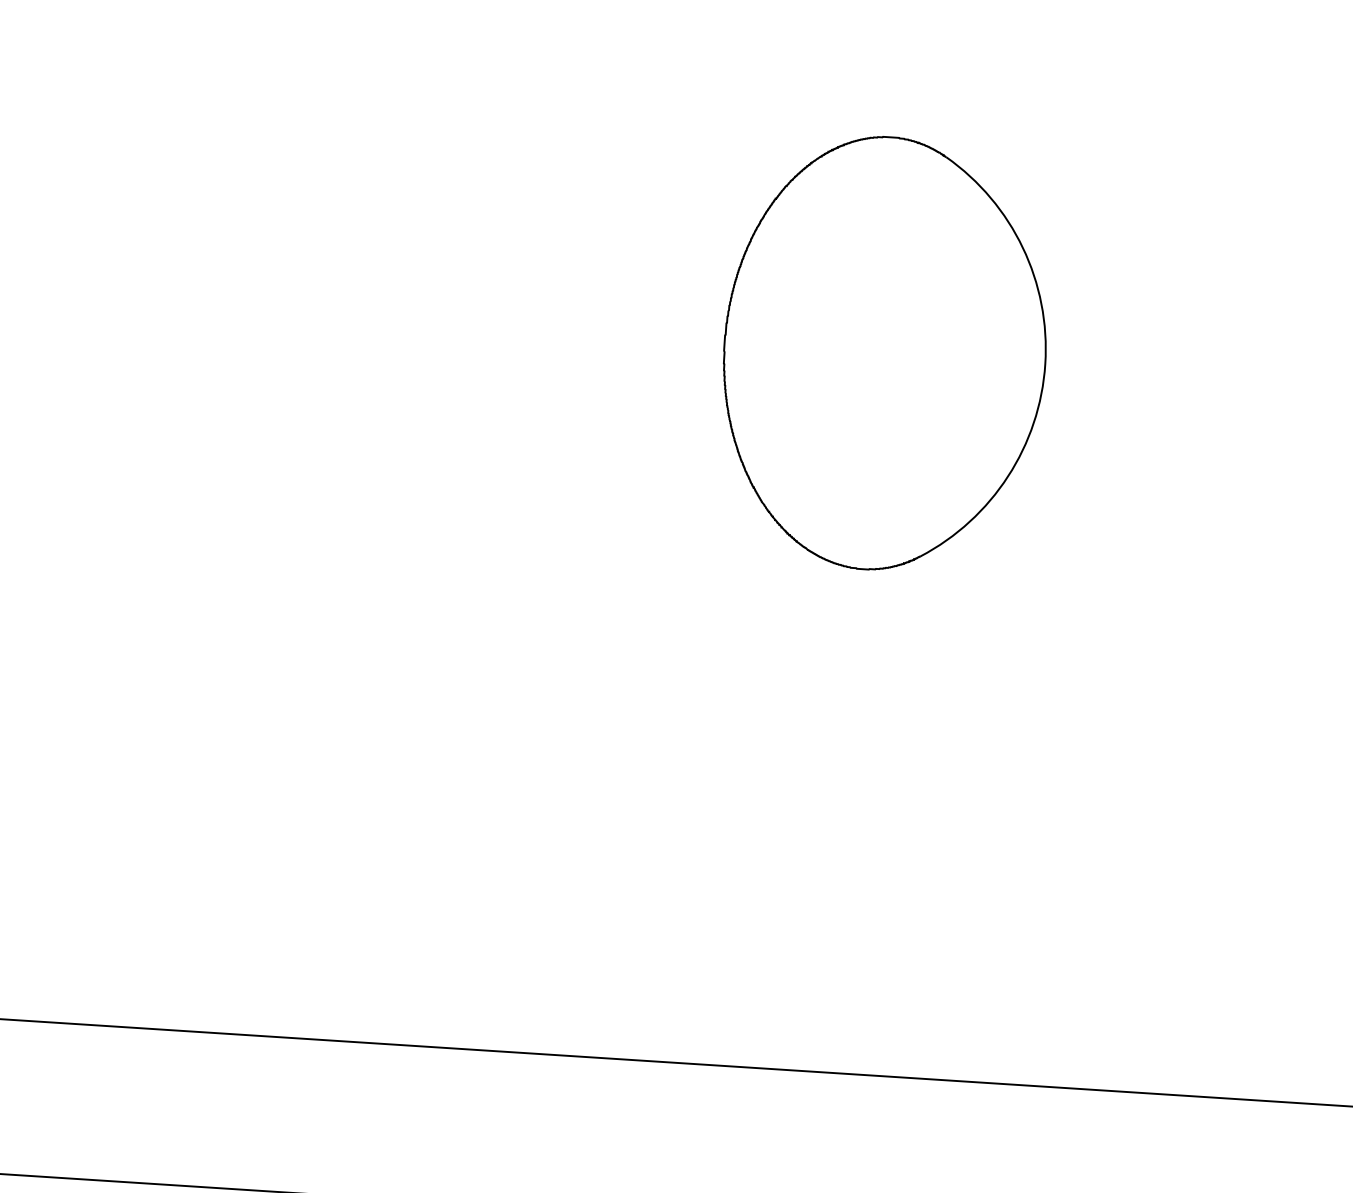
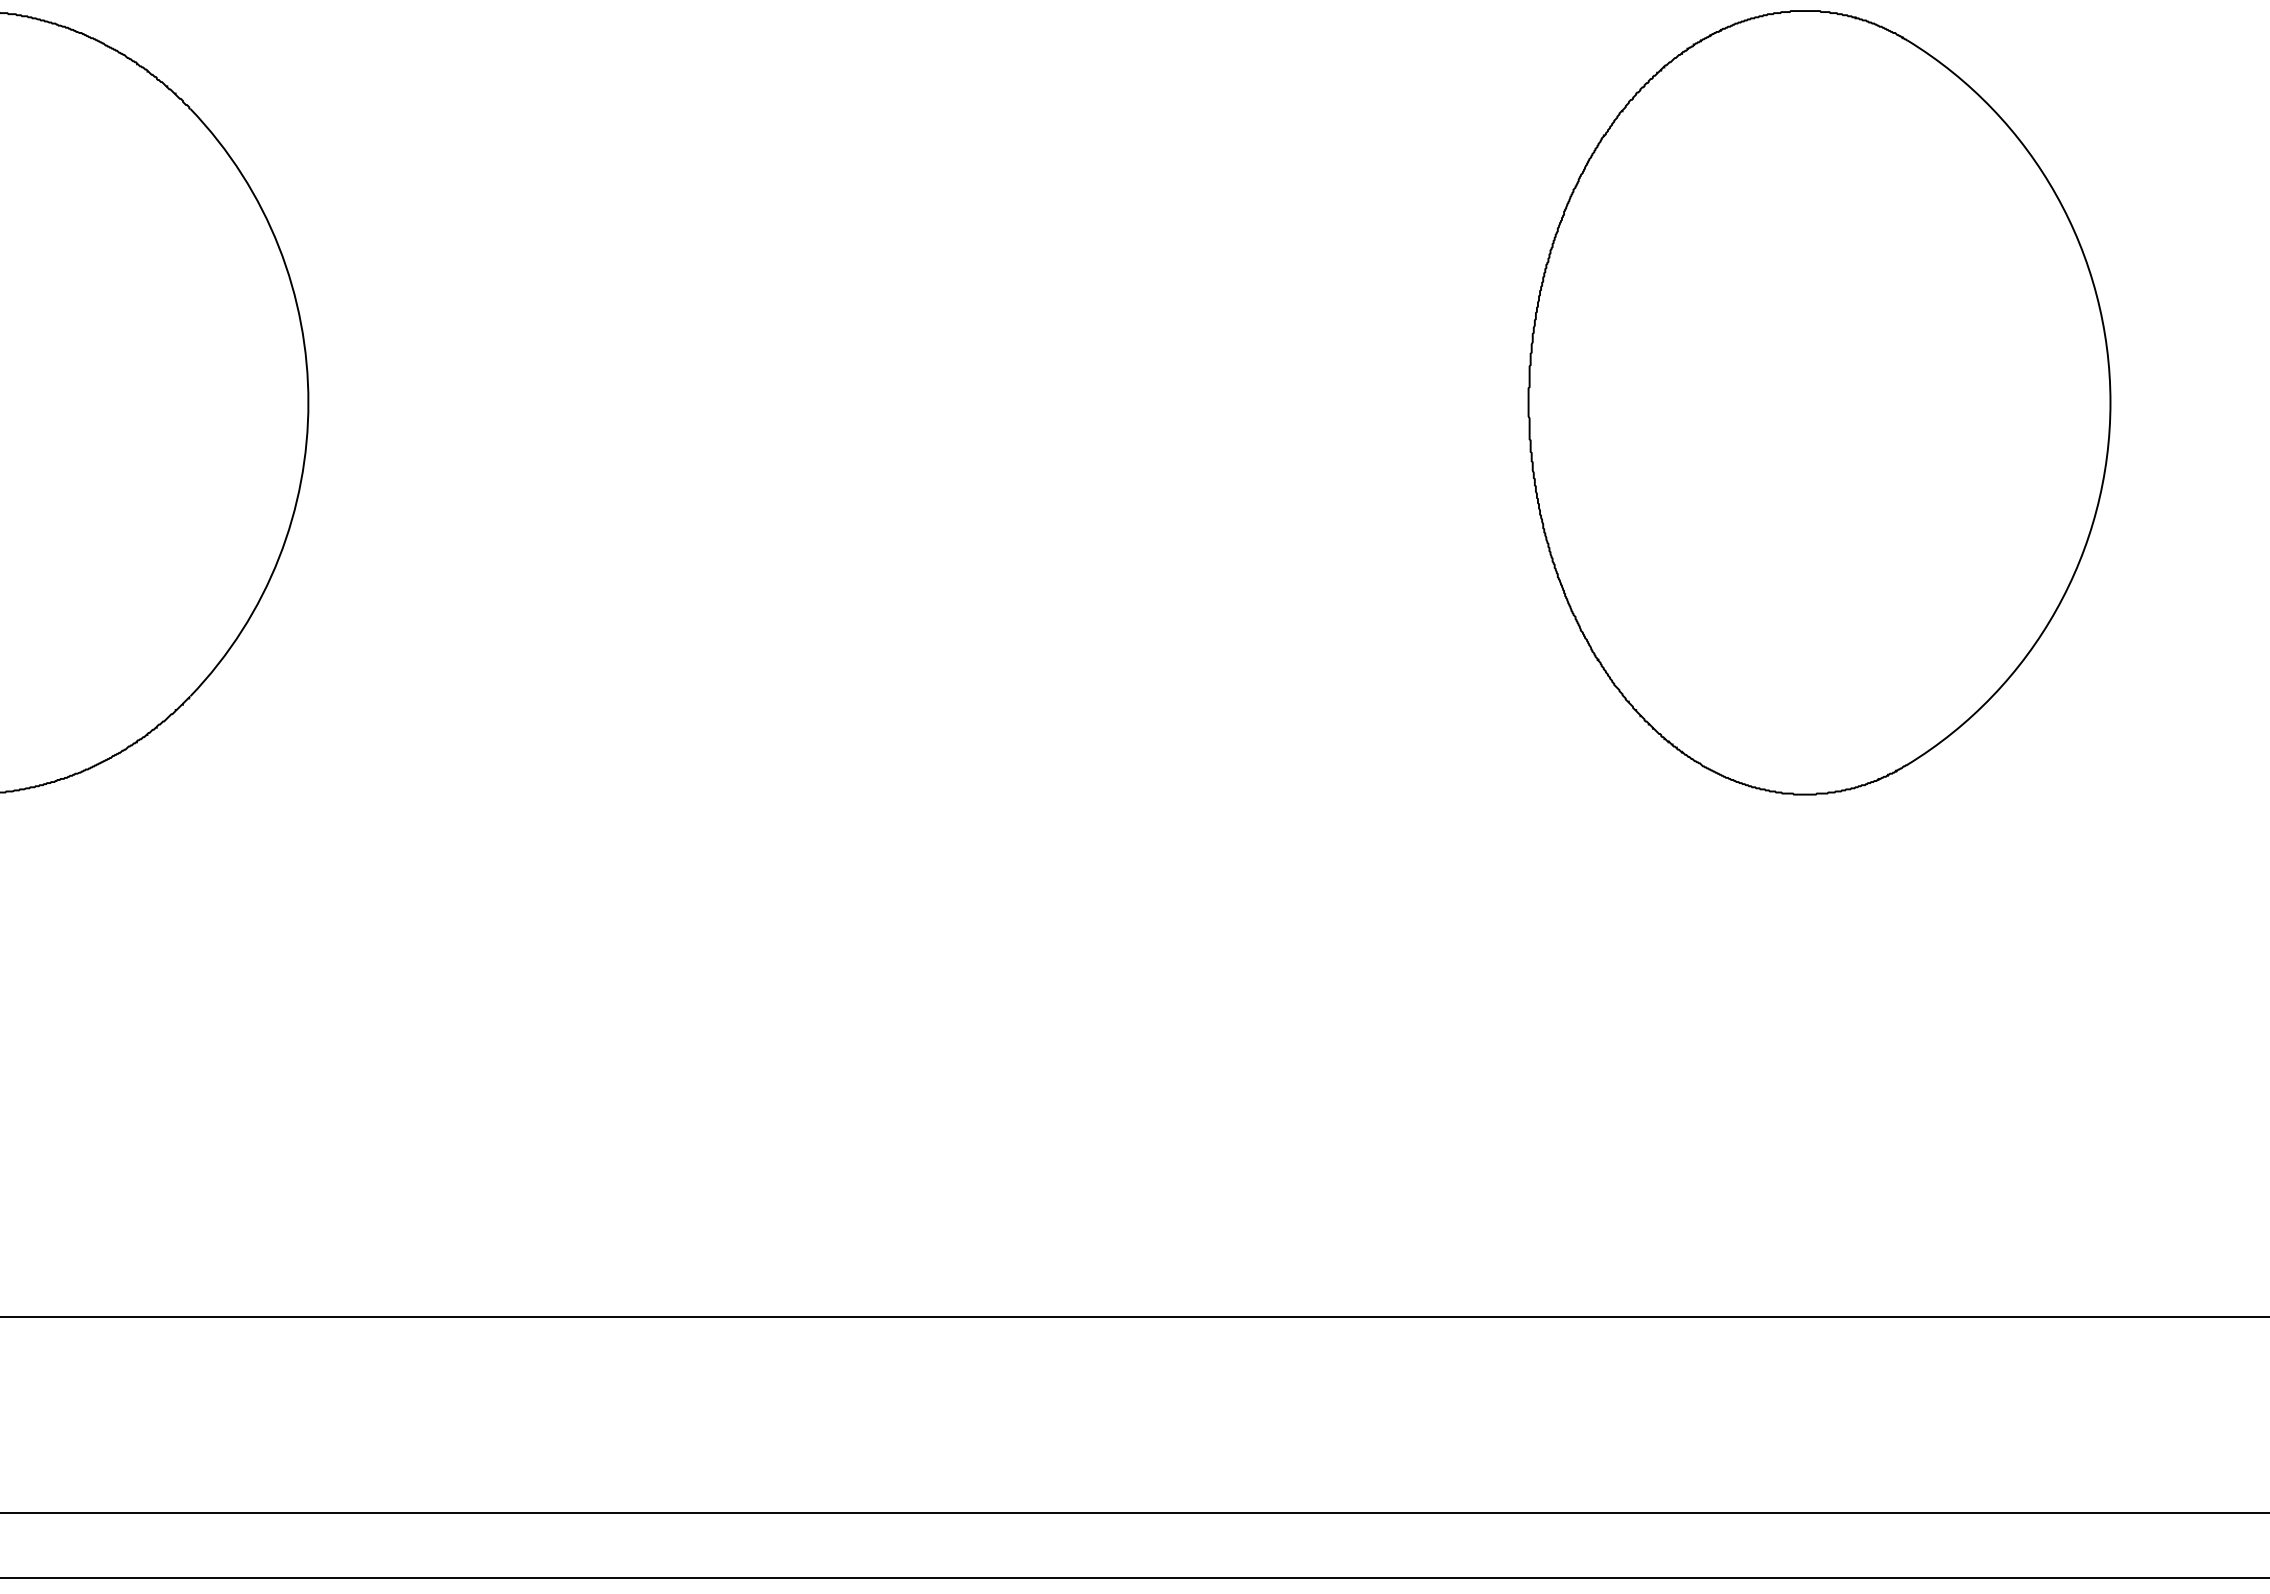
part: (884, 353) -> (1819, 402), size x1.43

